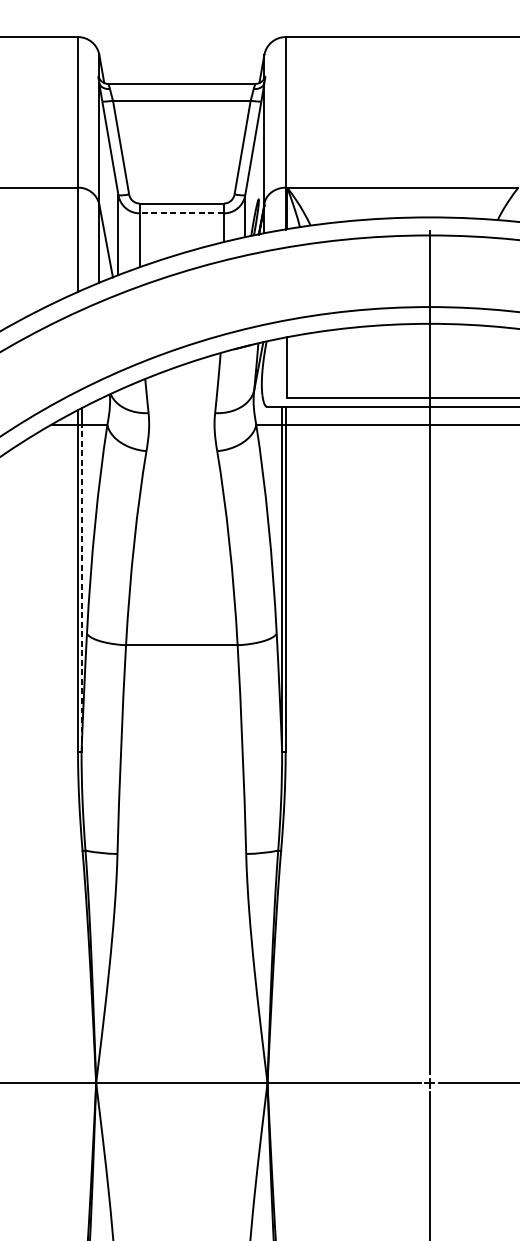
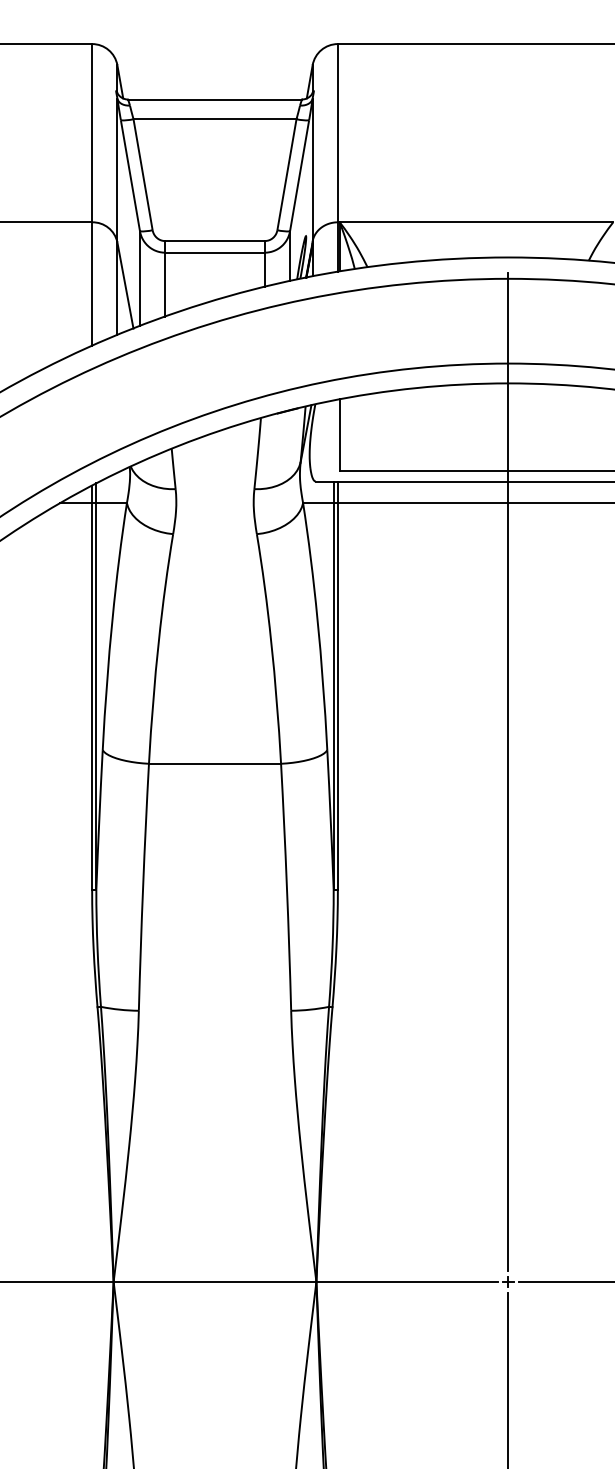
line: (182, 213) -> (215, 252), dashed -> solid
line: (81, 587) -> (96, 695), dashed -> solid

